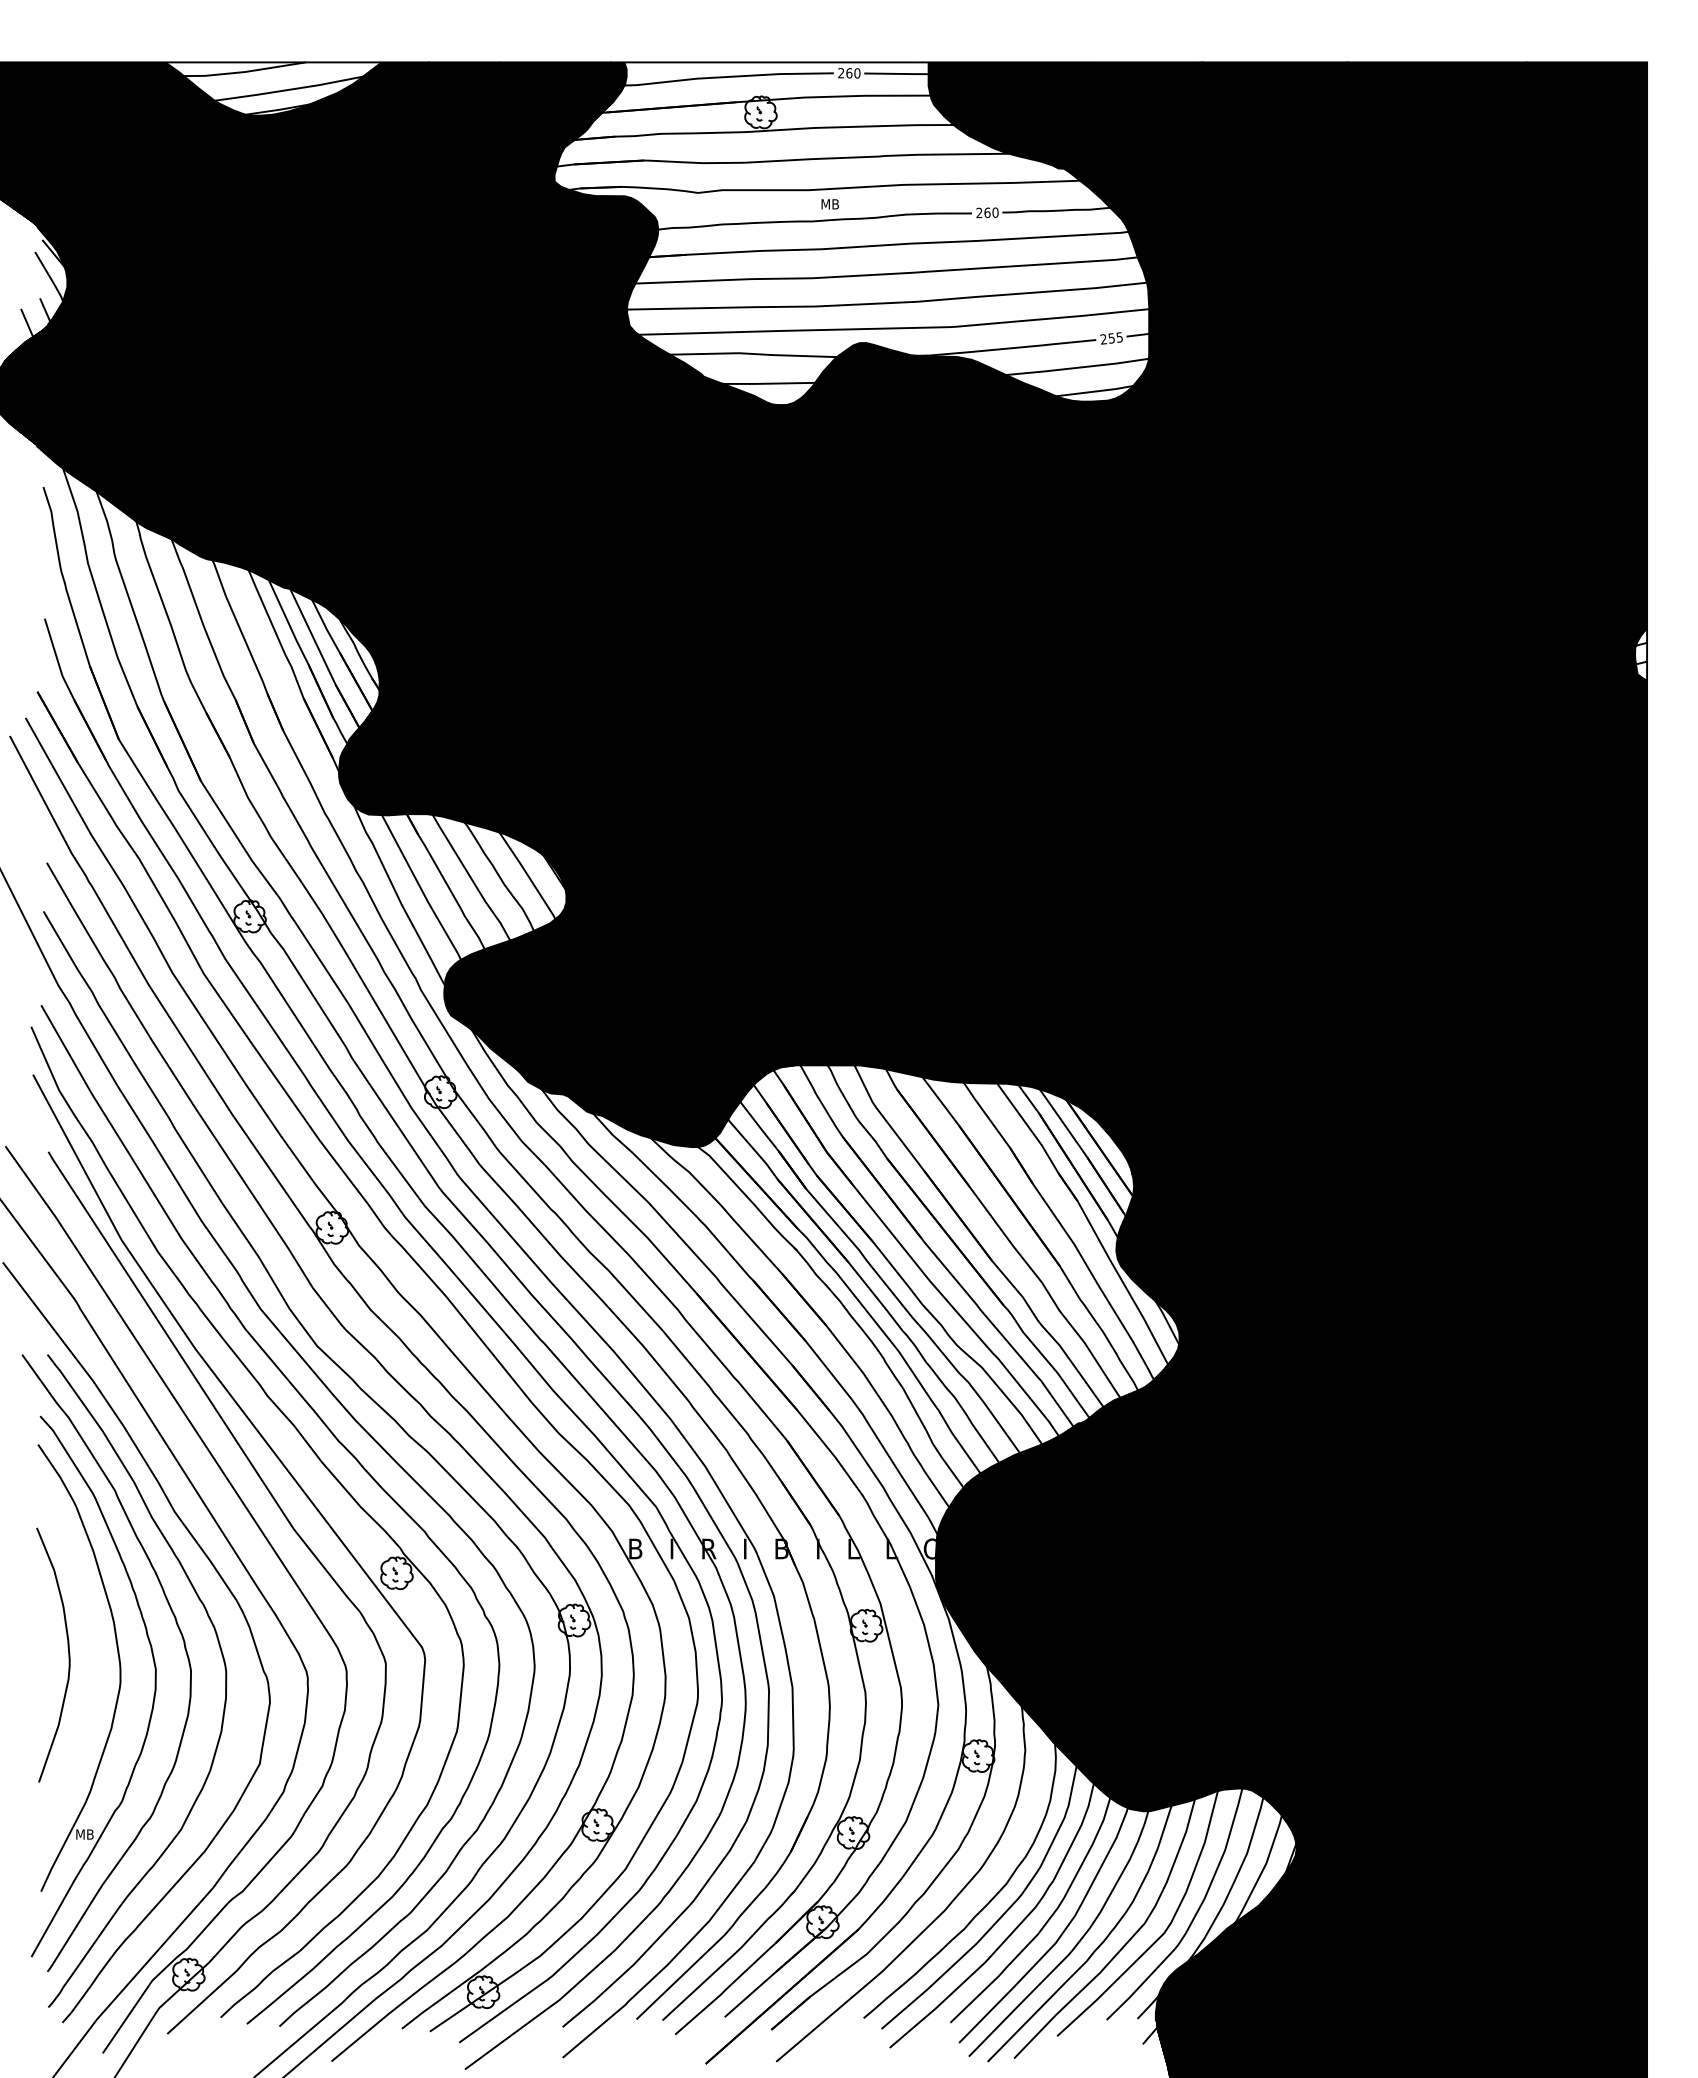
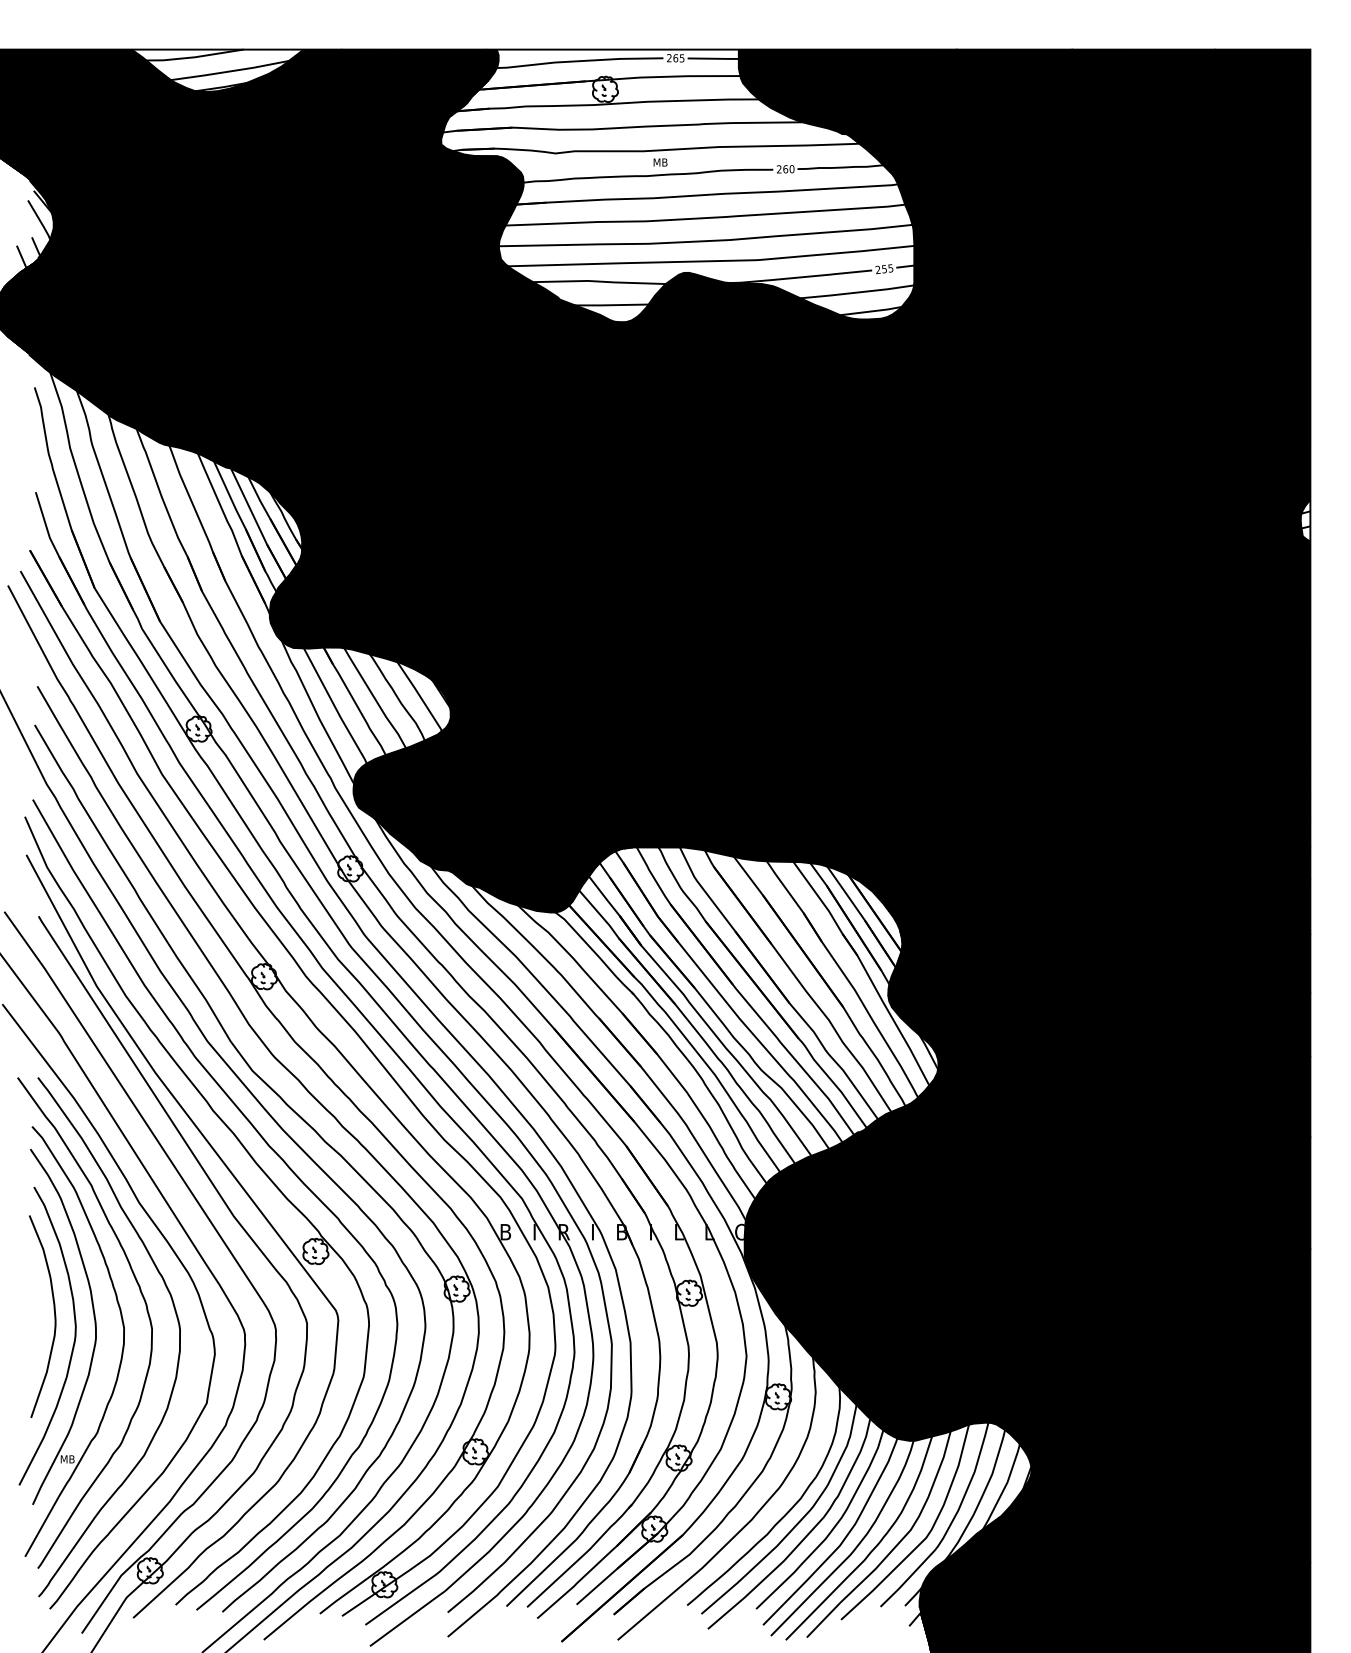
text: (857, 73) -> (682, 58), 260 -> 265
curve: (92, 1686) -> (73, 1341), added

